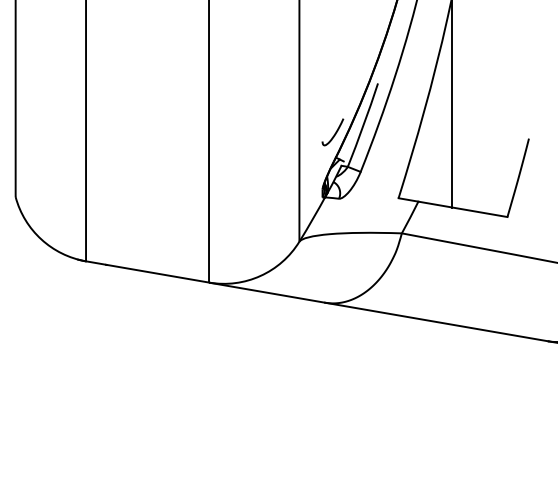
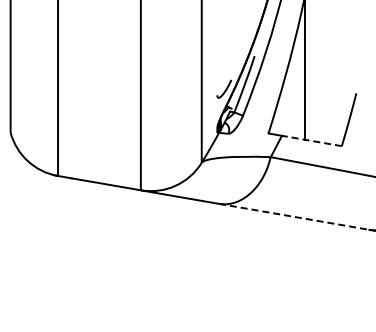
line: (462, 208) -> (311, 140), solid -> dashed
line: (437, 321) -> (294, 216), solid -> dashed

